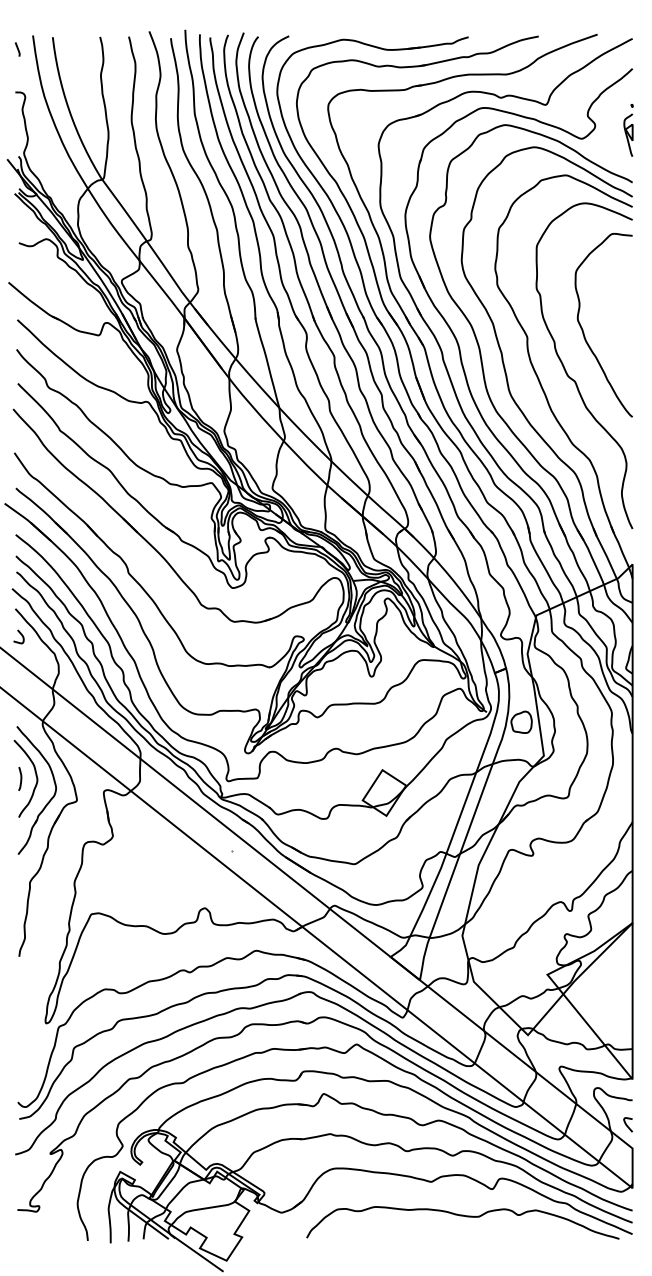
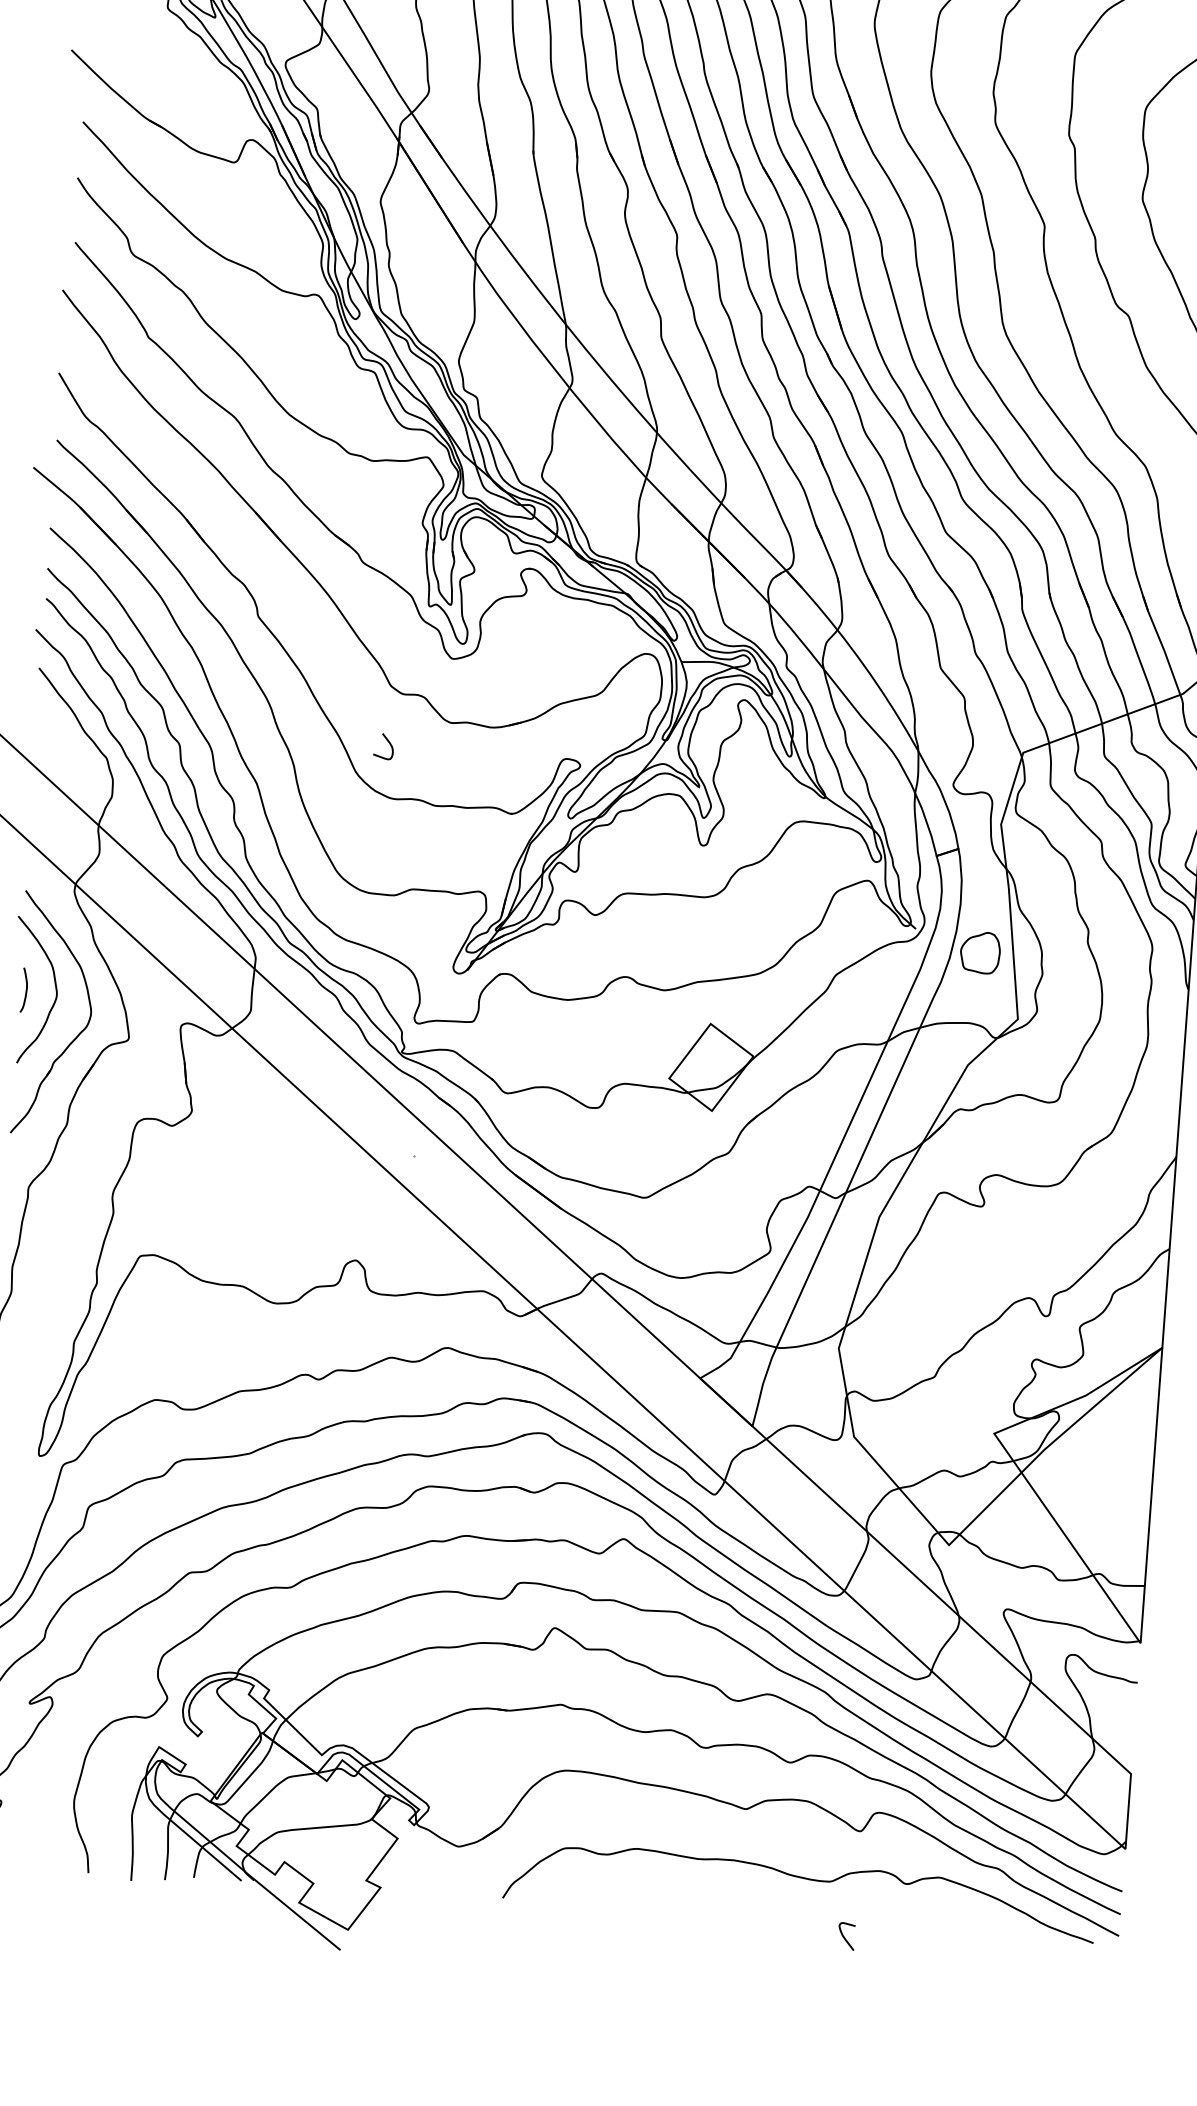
curve: (20, 634) -> (387, 742), moved
curve: (627, 1124) -> (845, 1935), moved

